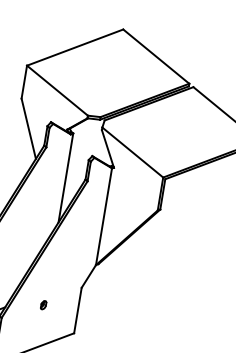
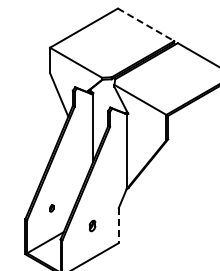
line: (156, 56) -> (146, 24), solid -> dashed
part: (42, 304) -> (91, 225), size x1.6
line: (77, 310) -> (118, 225), solid -> dashed

